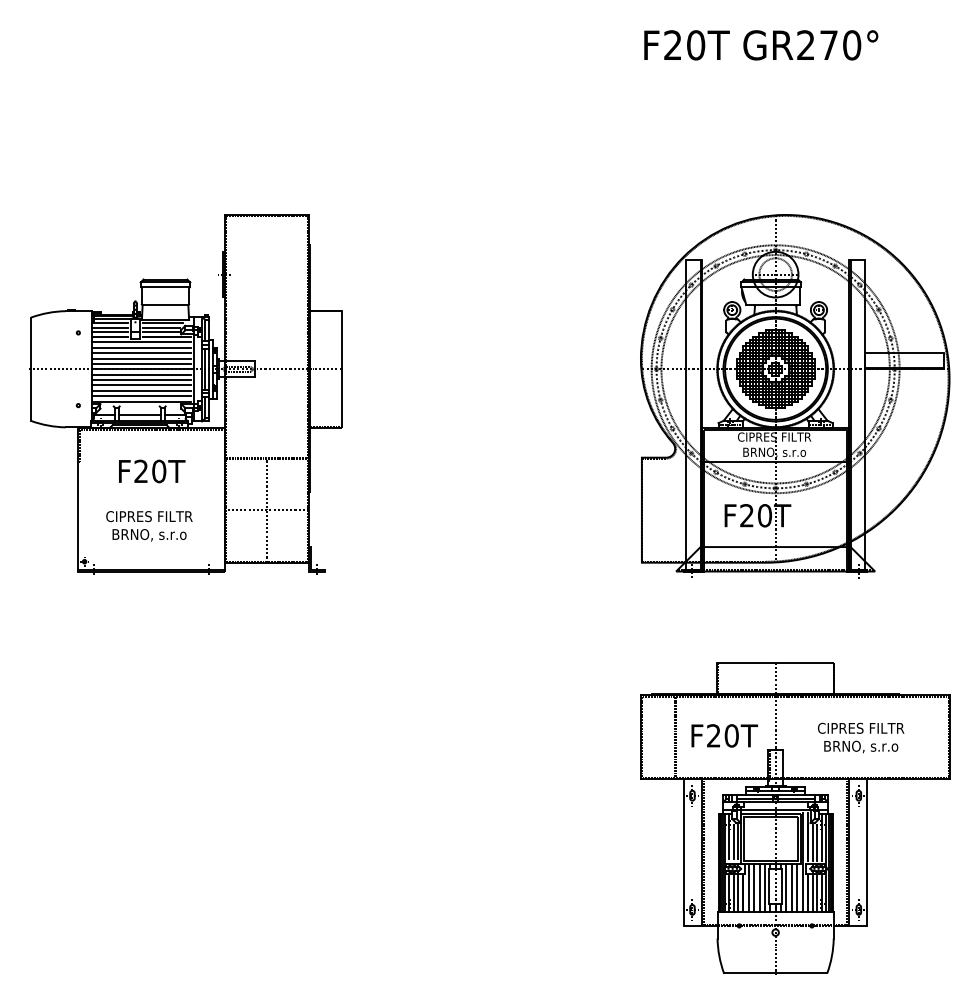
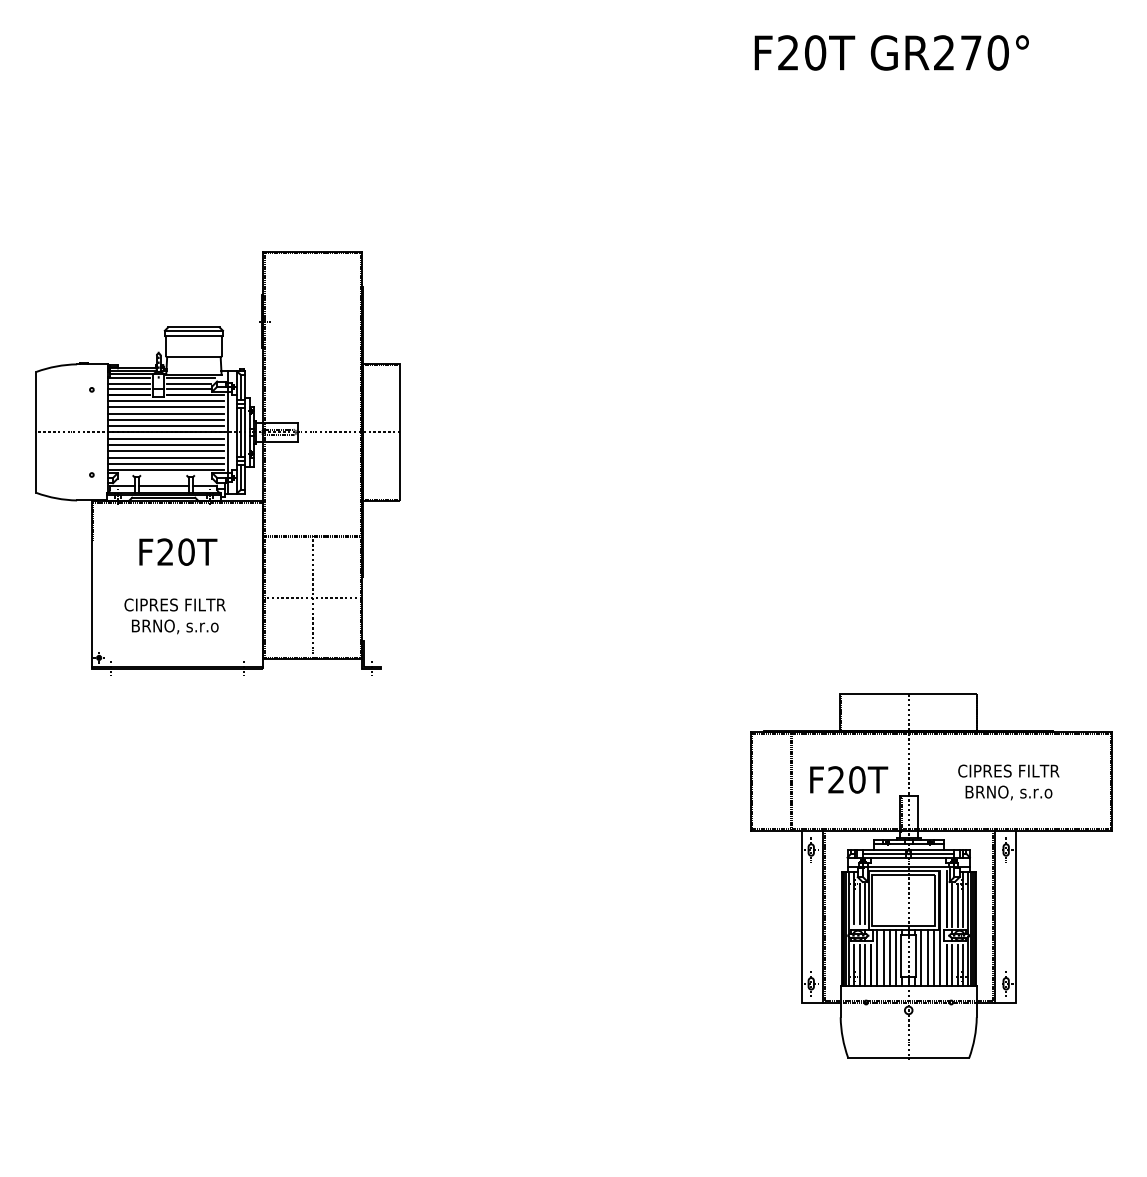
part: (795, 396) -> (931, 464), removed
part: (795, 818) -> (931, 876), moved

